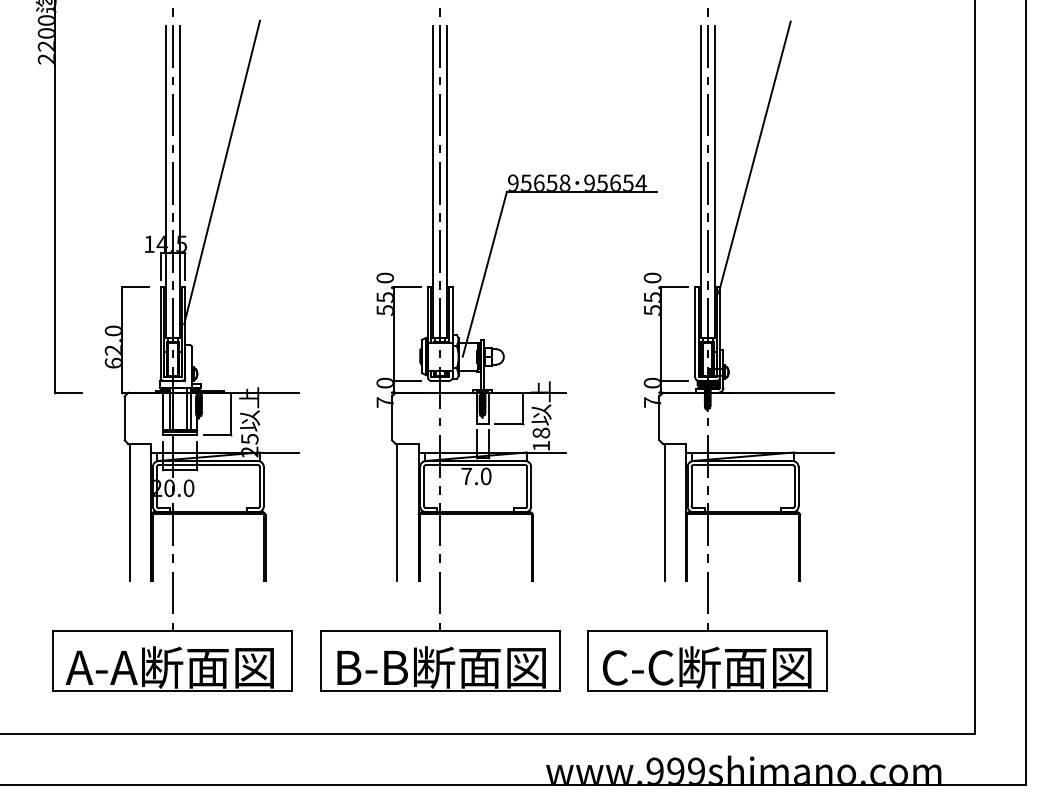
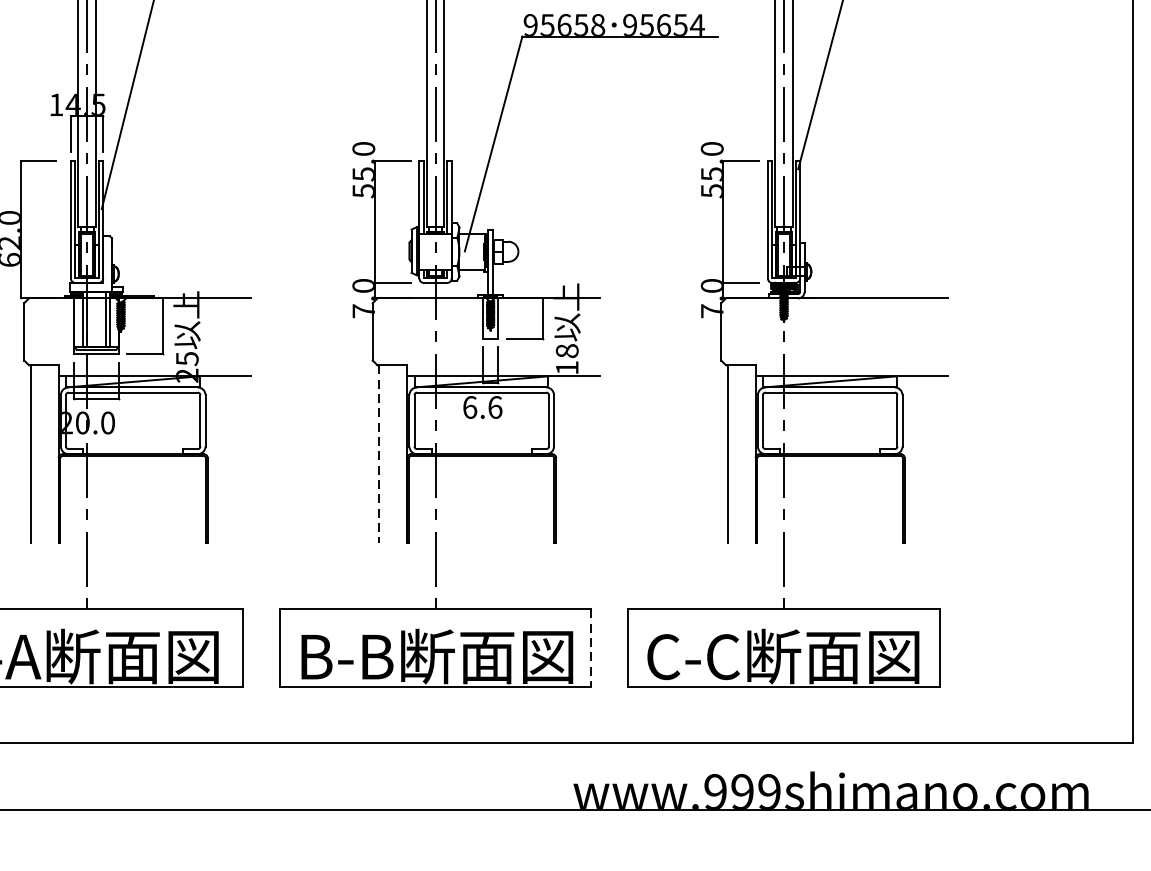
text: (476, 476) -> (482, 407), 7.0 -> 6.6
line: (397, 512) -> (379, 454), solid -> dashed
line: (559, 661) -> (590, 648), solid -> dashed

